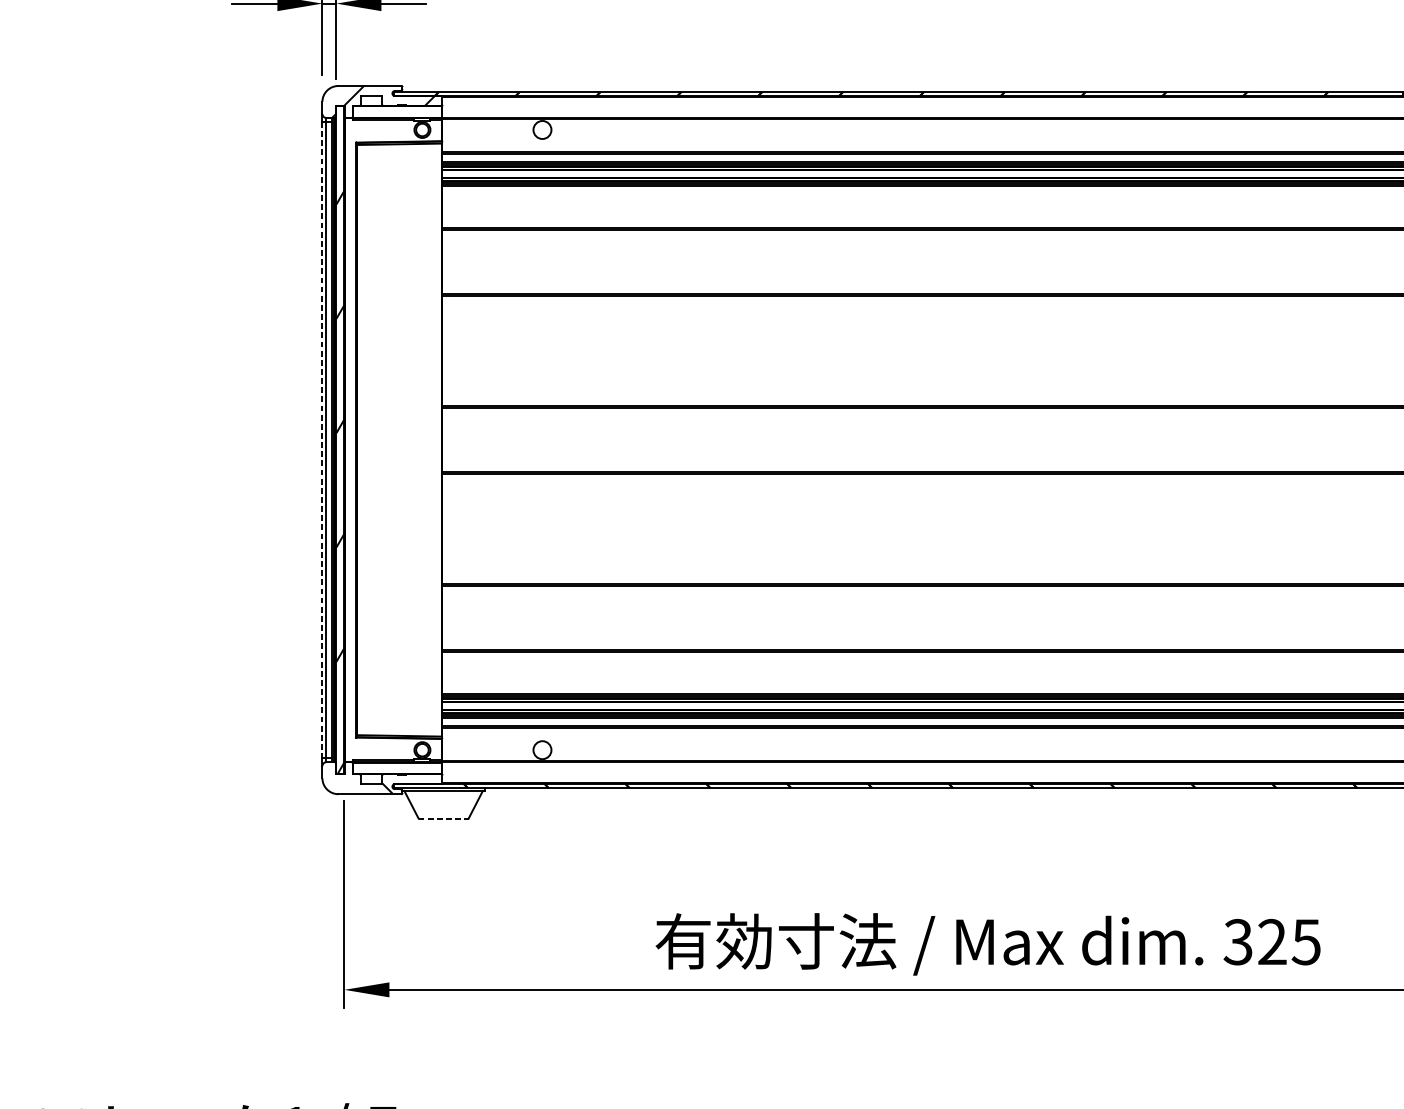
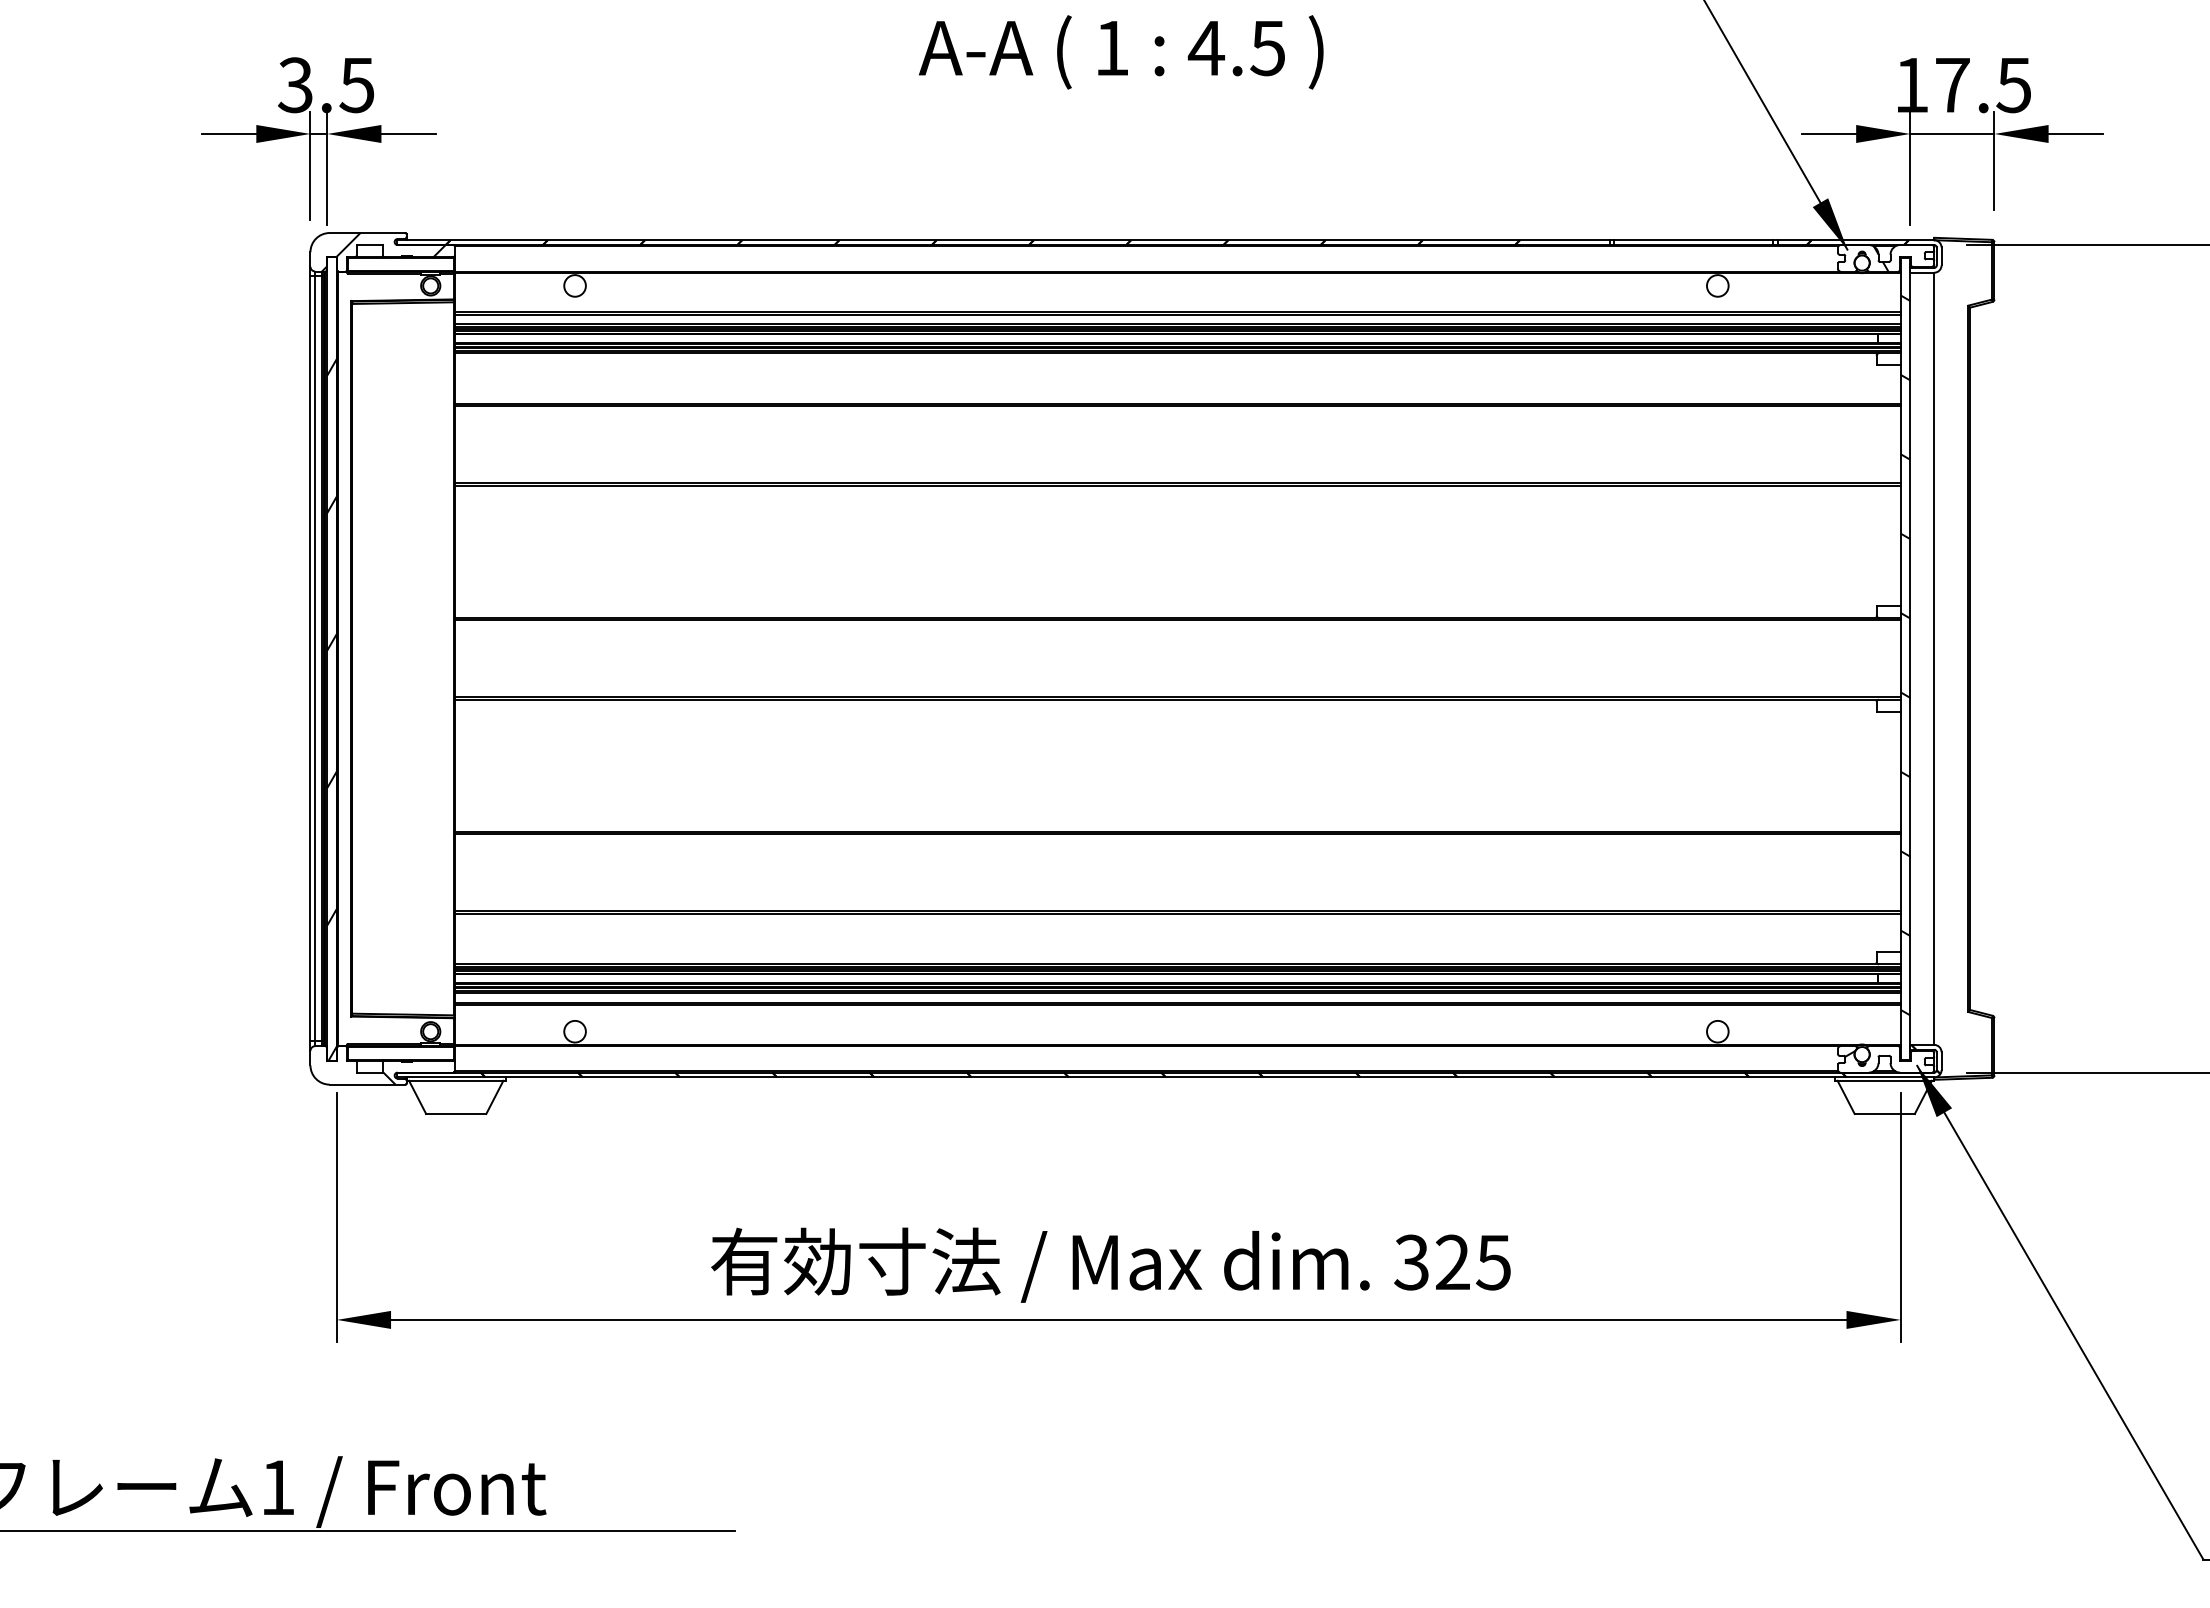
line: (322, 439) -> (310, 658), dashed -> solid
line: (443, 819) -> (456, 1114), dashed -> solid

